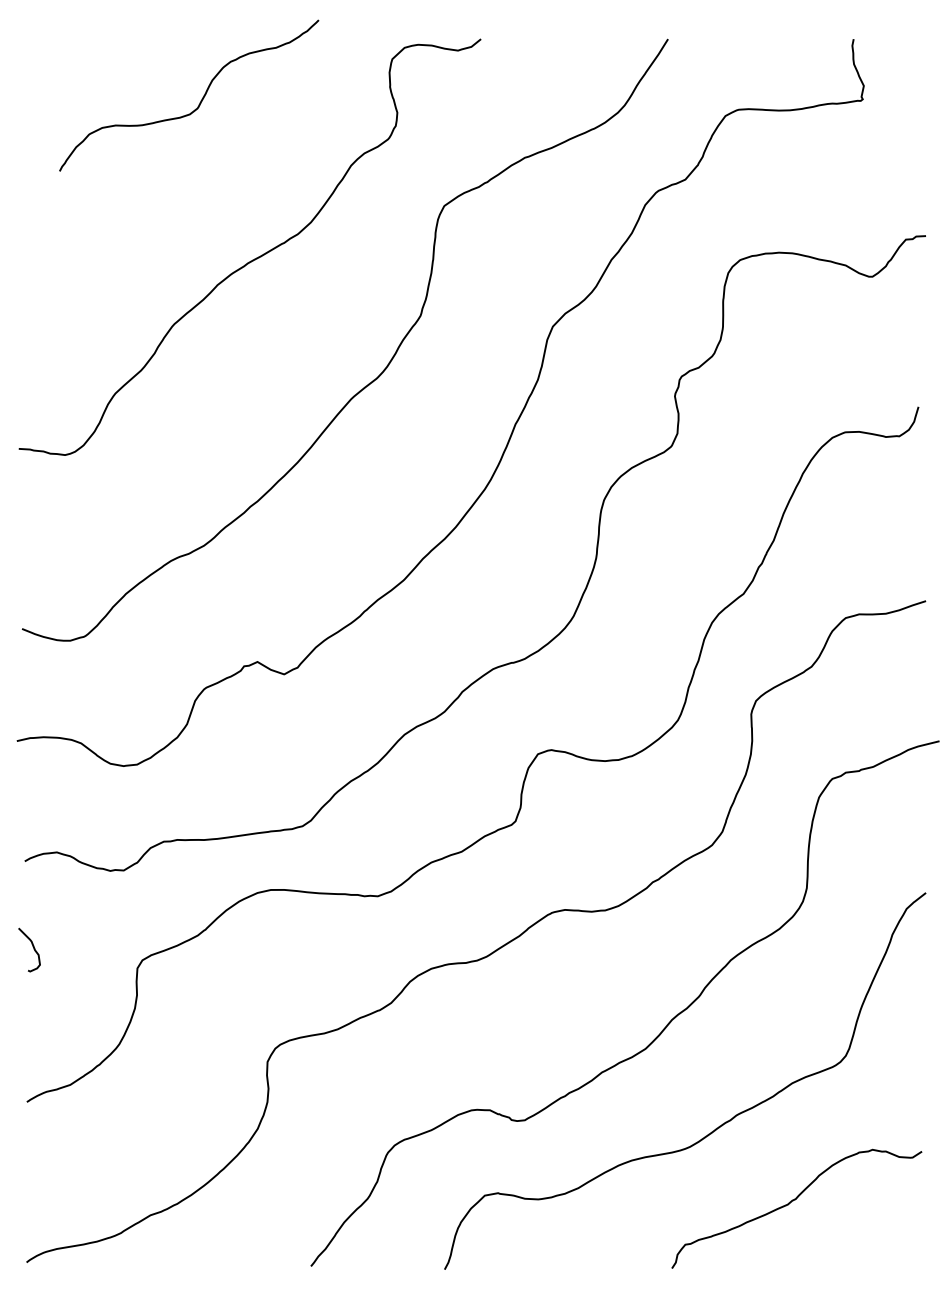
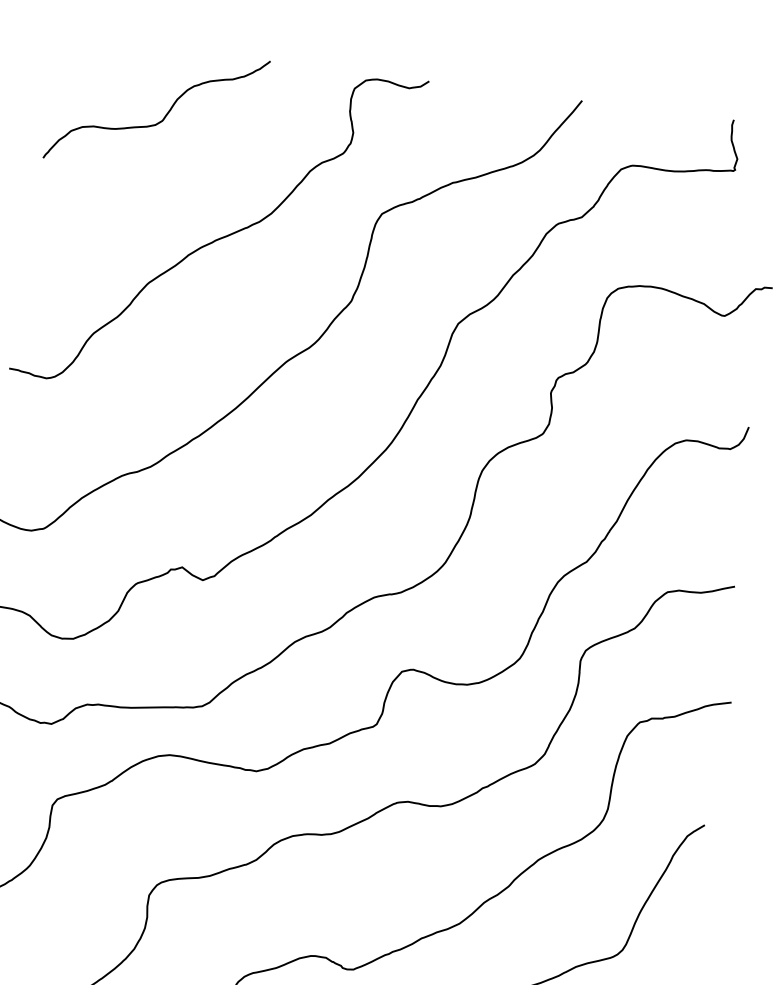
curve: (200, 100) -> (165, 114), moved

